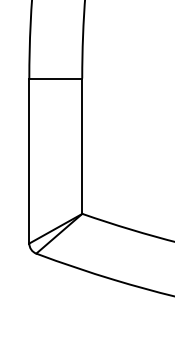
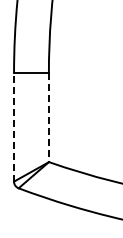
line: (81, 146) -> (48, 117), solid -> dashed
line: (30, 159) -> (14, 126), solid -> dashed

